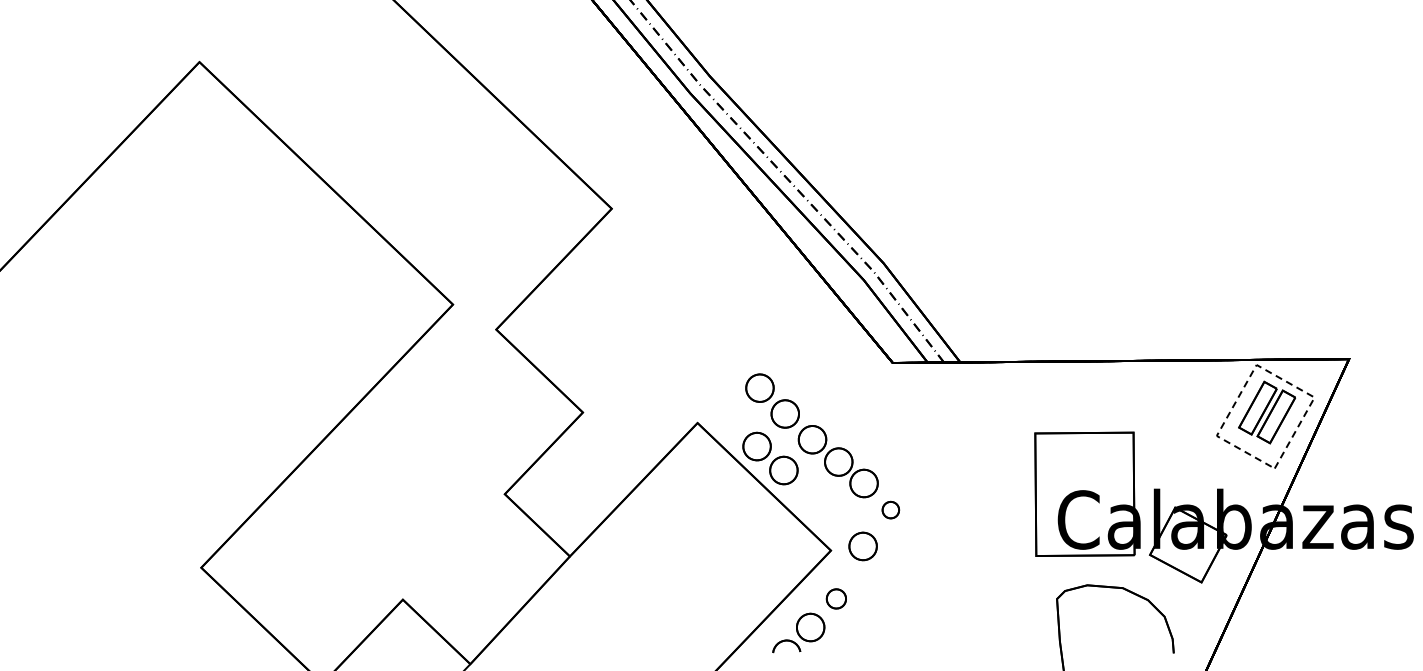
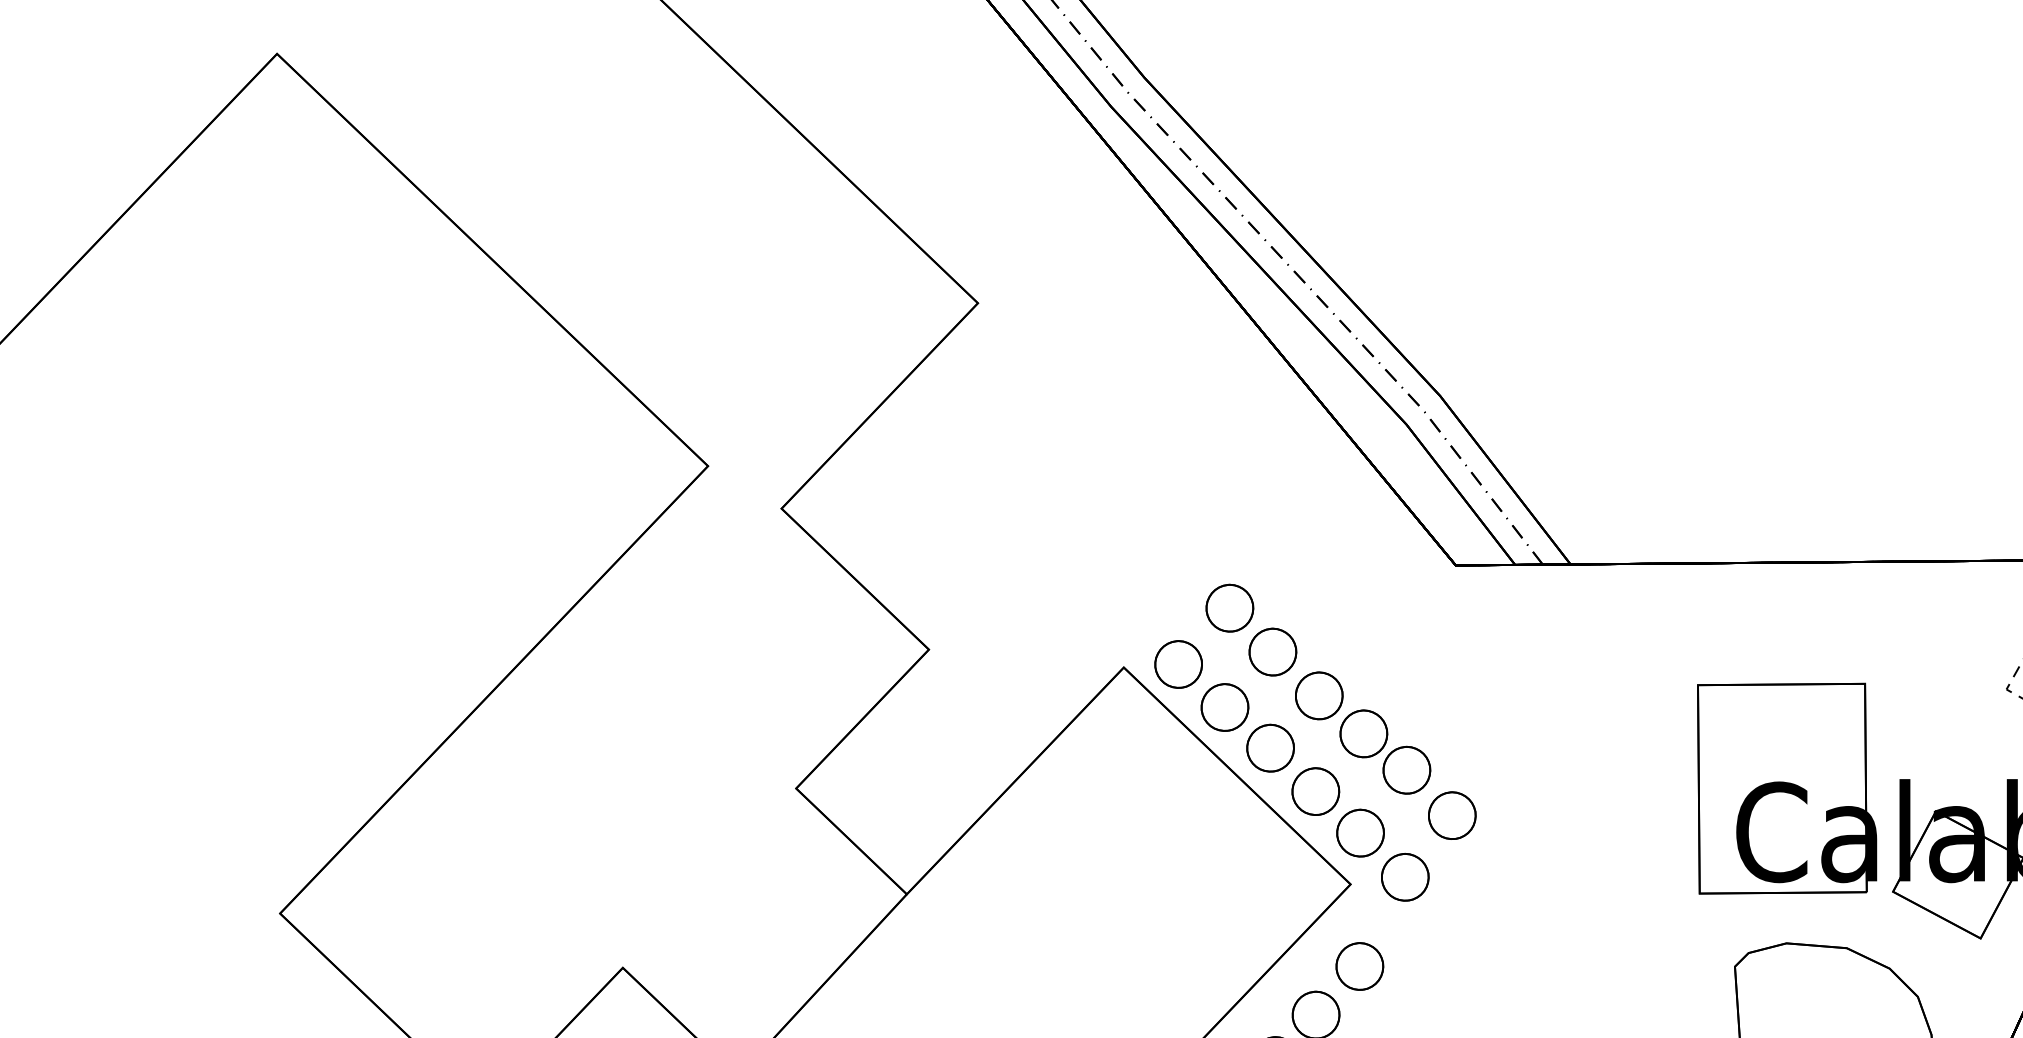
part: (729, 420) -> (1178, 663), added
part: (823, 508) -> (1337, 812), added
part: (890, 509) -> (1451, 814), size x1.67
part: (836, 598) -> (1360, 965), size x1.43

